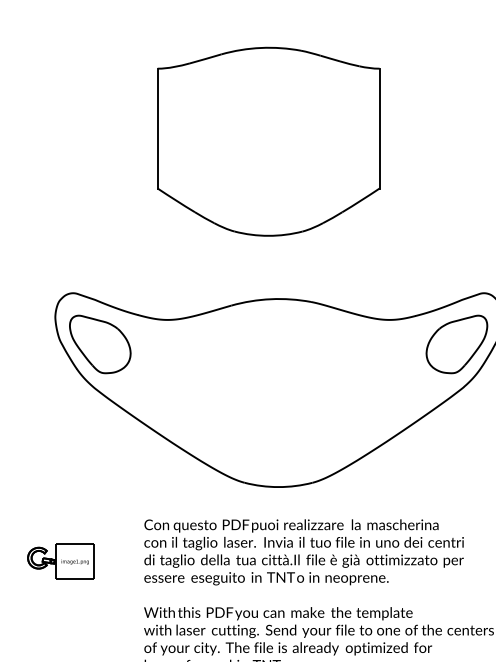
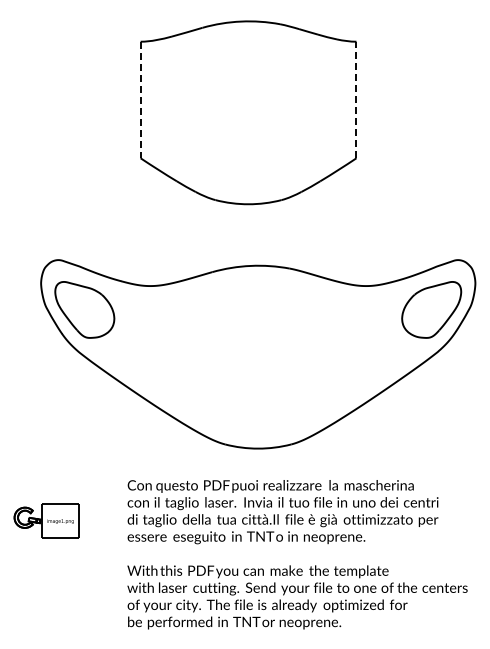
line: (379, 128) -> (356, 99), solid -> dashed
line: (157, 129) -> (140, 100), solid -> dashed

